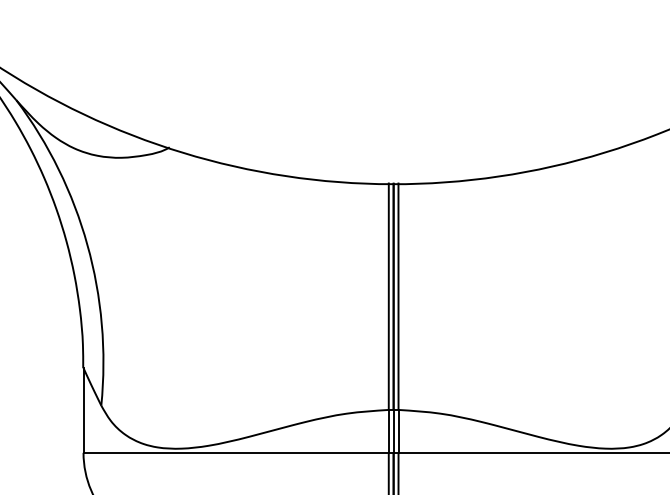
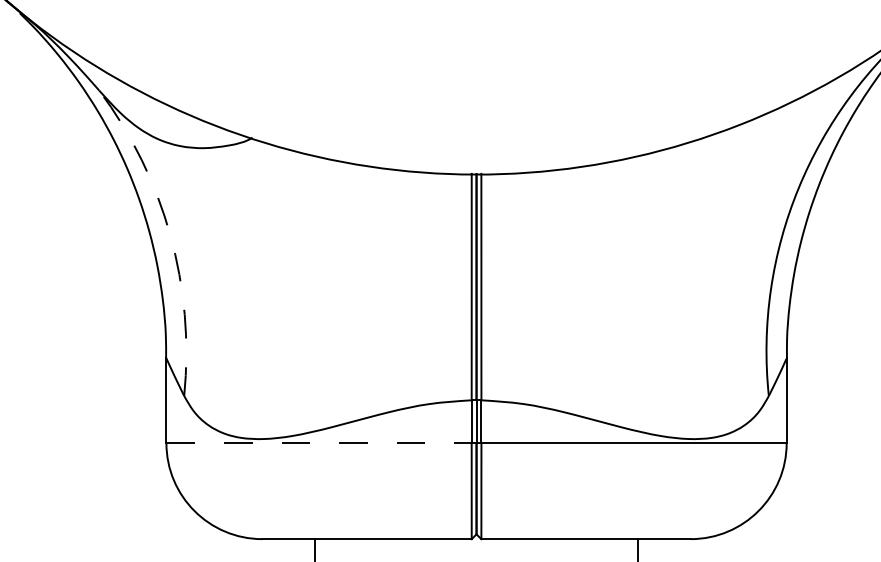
arc: (87, 245) -> (170, 235), solid -> dashed
line: (236, 453) -> (319, 443), solid -> dashed

